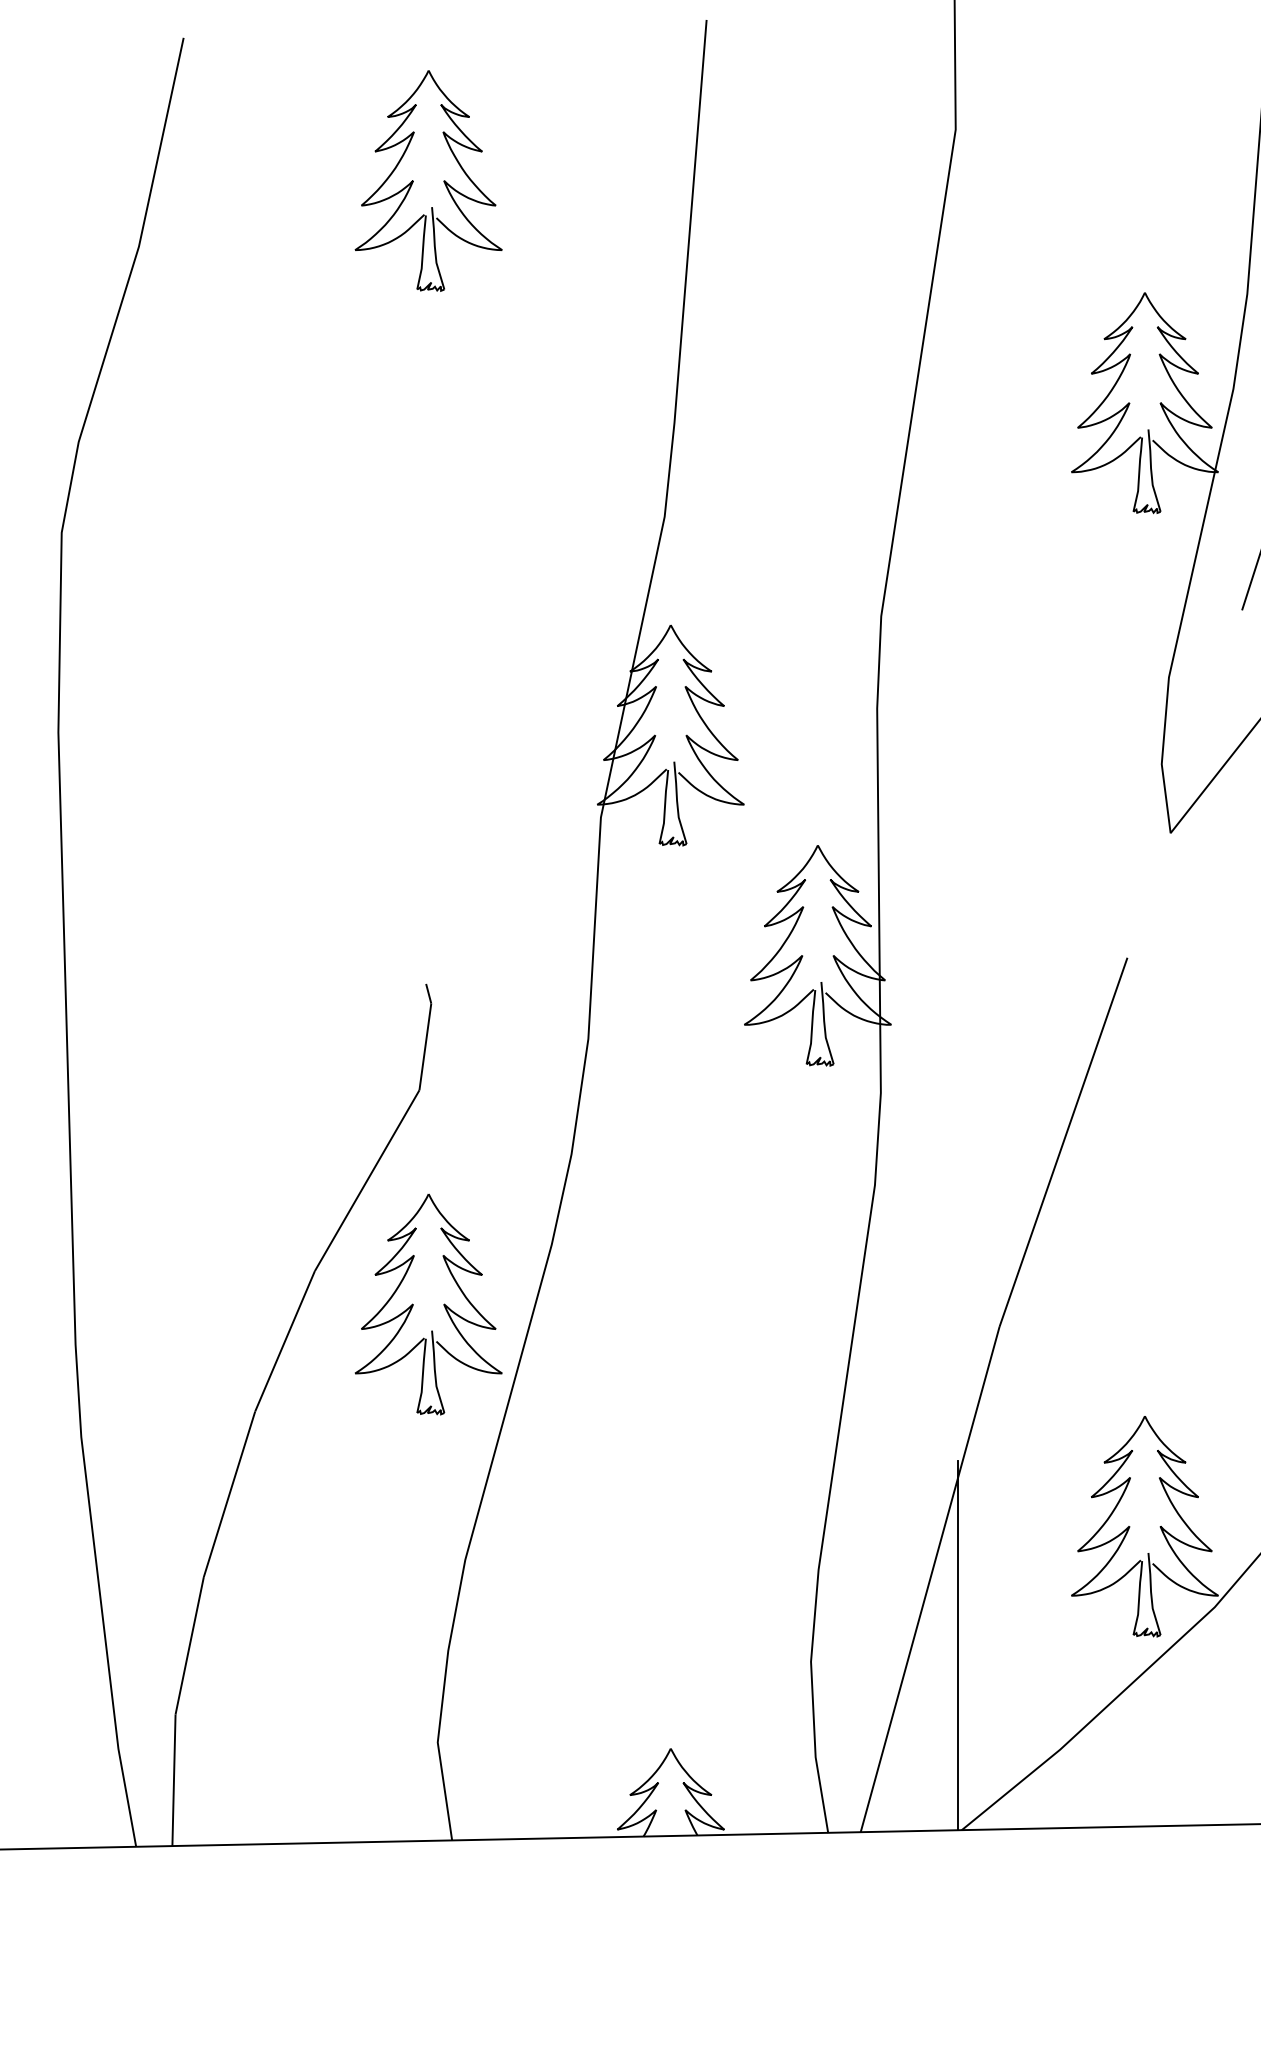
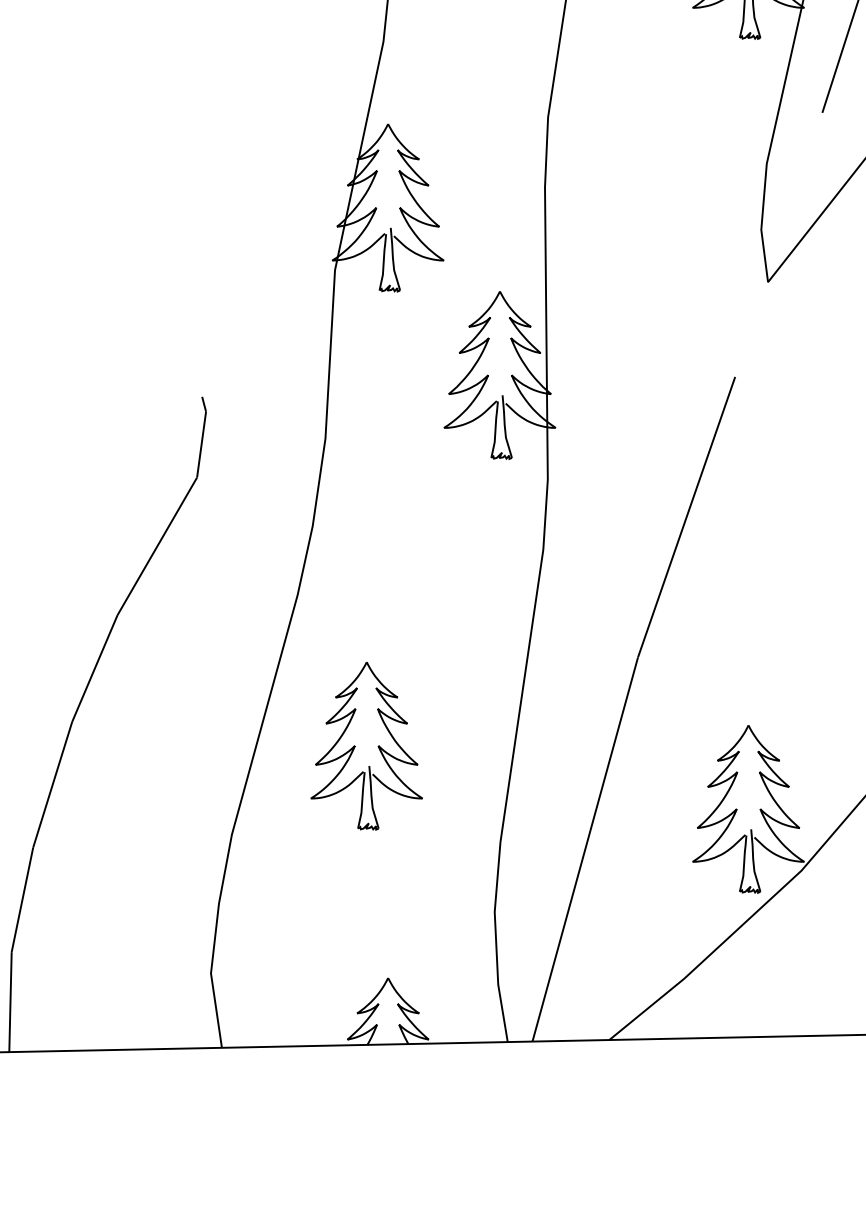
part: (413, 1304) -> (355, 746), moved
line: (957, 1645) -> (606, 899), removed

